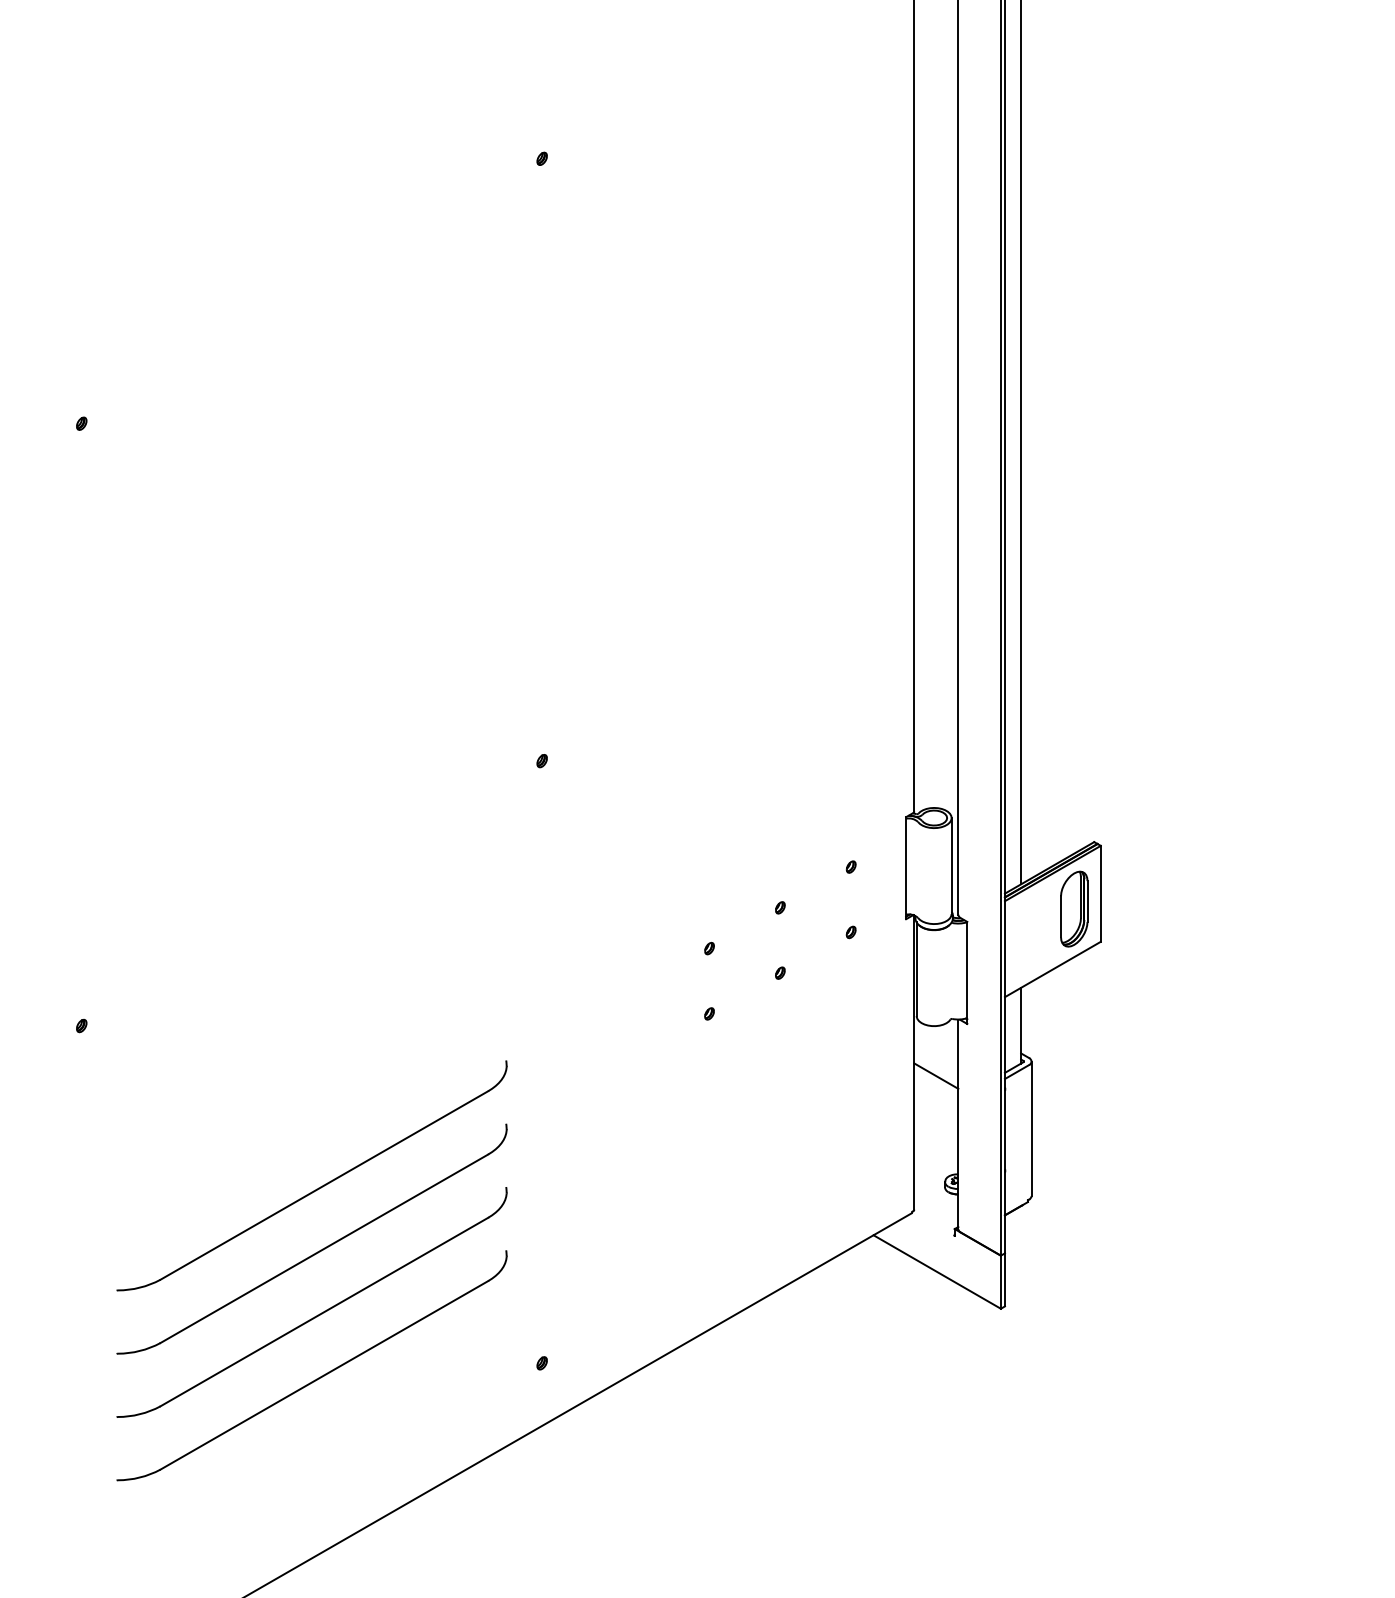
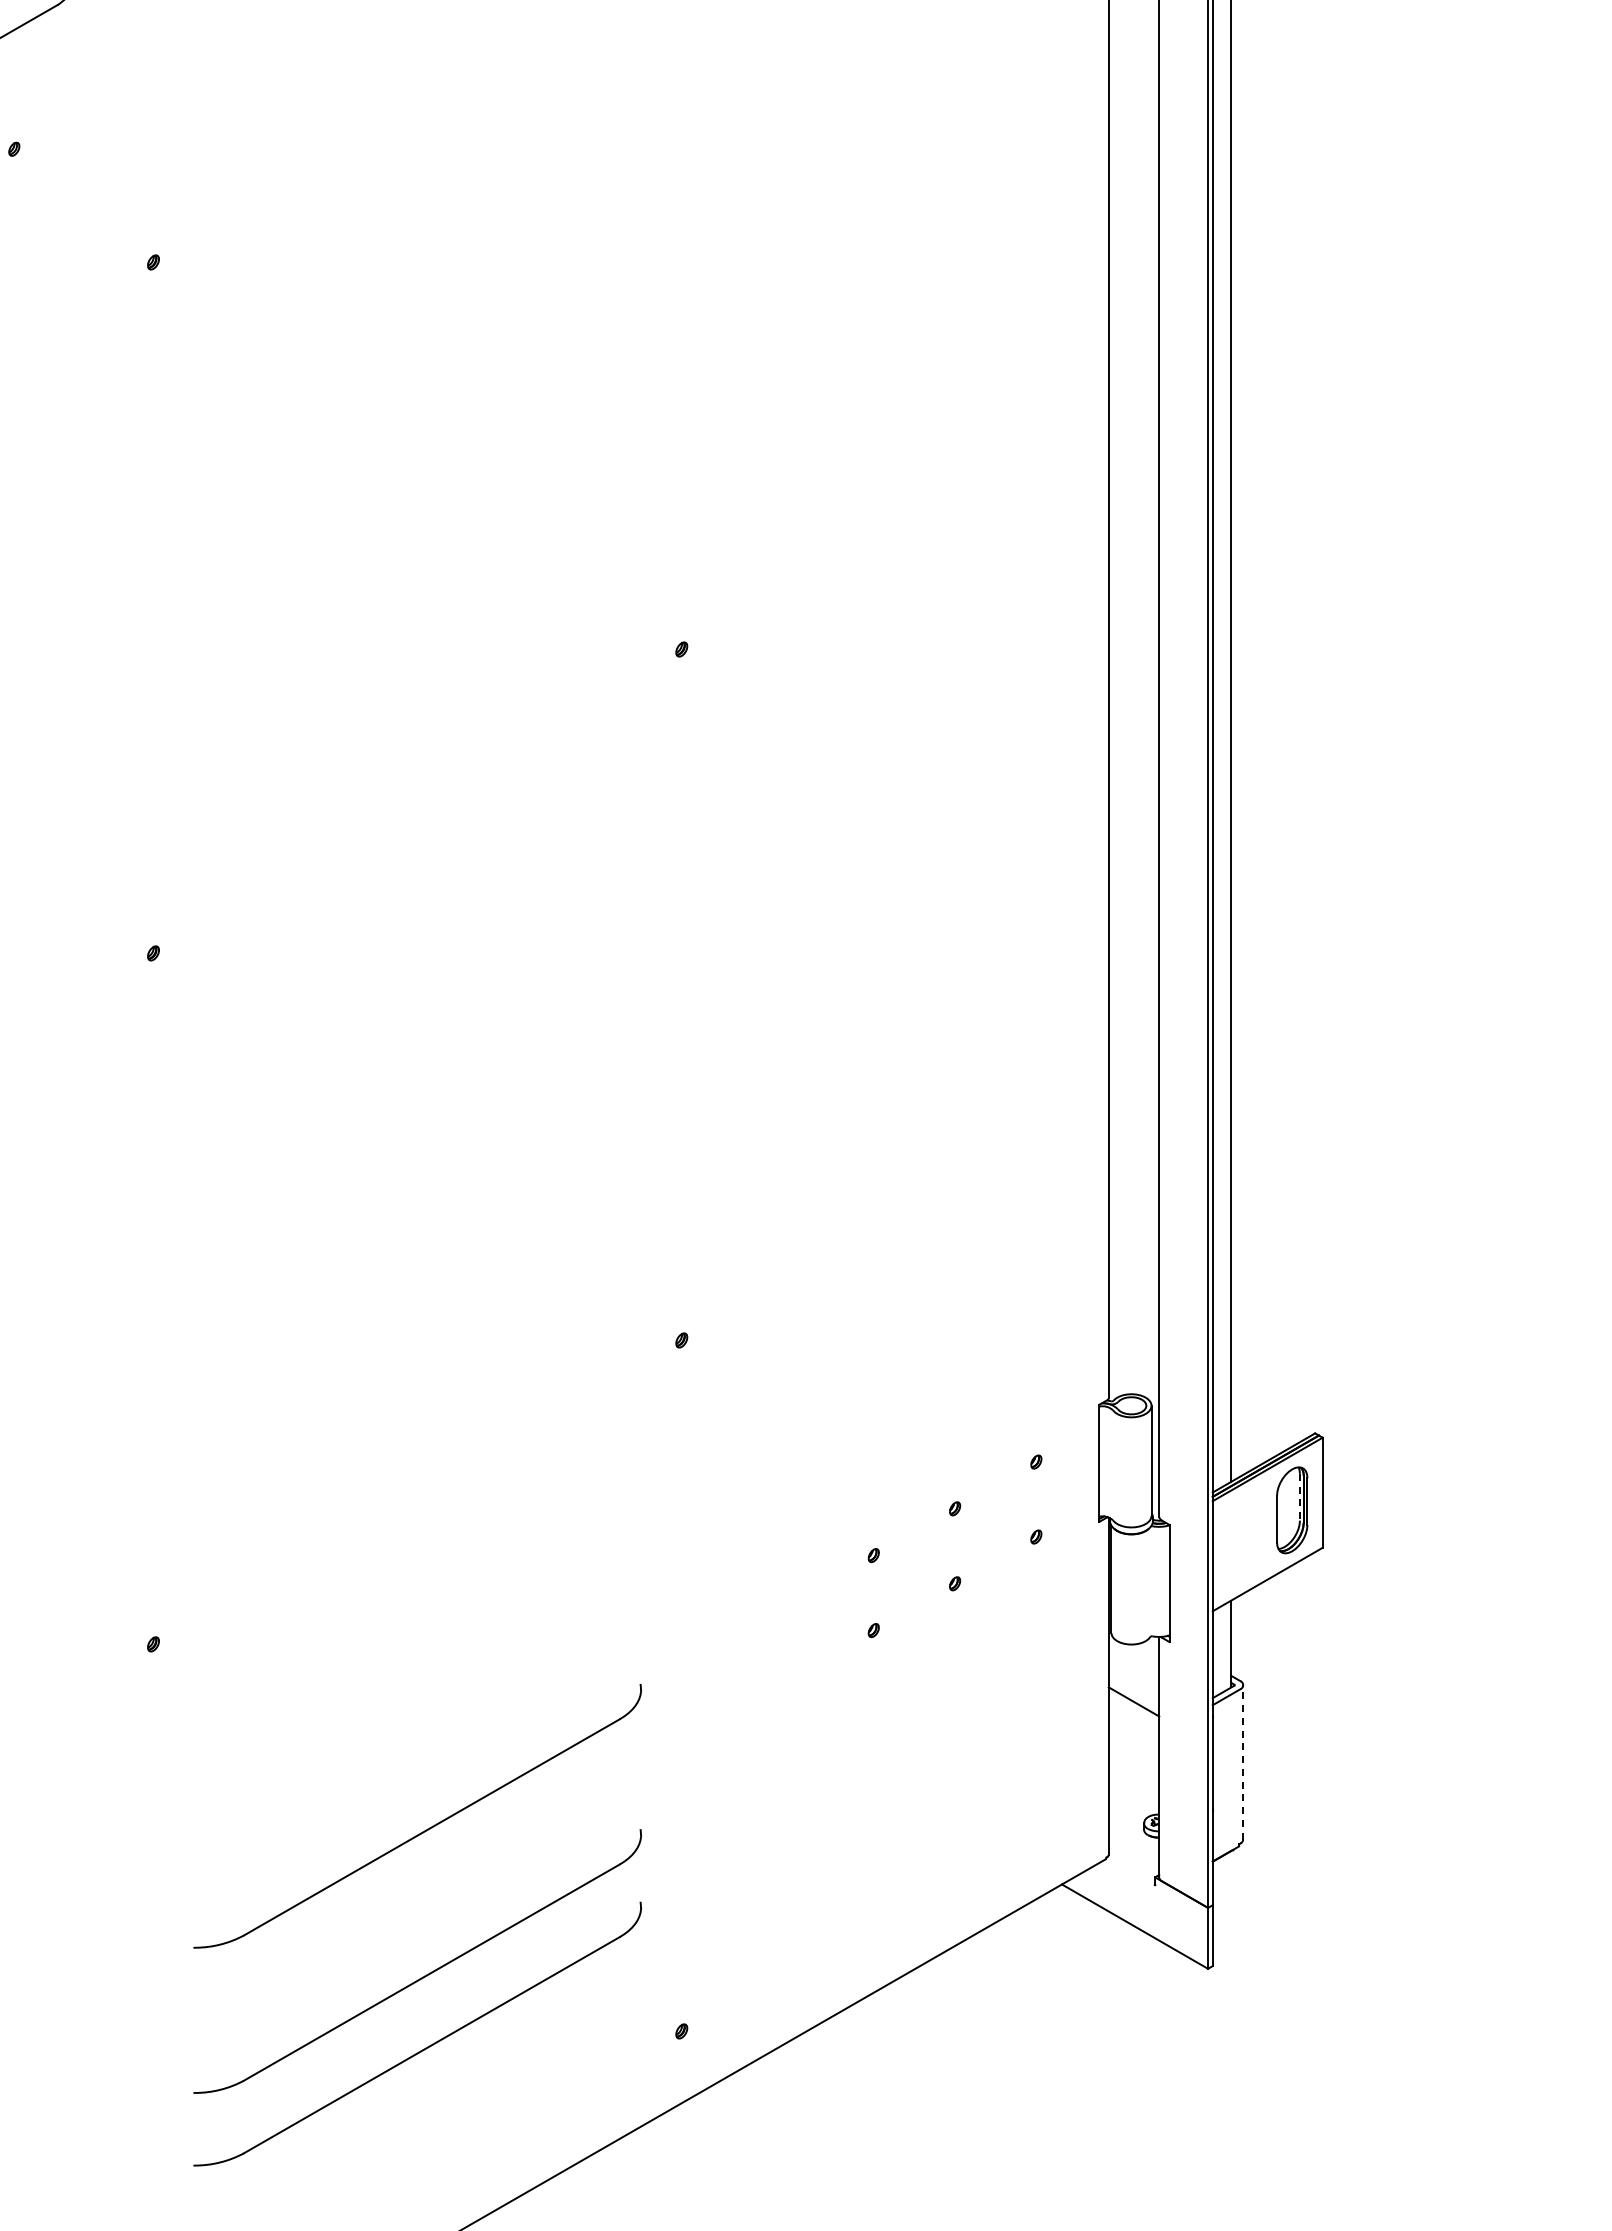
line: (1080, 897) -> (1299, 1497), solid -> dashed
line: (1031, 1128) -> (1243, 1761), solid -> dashed
part: (318, 1250) -> (425, 1902), removed

